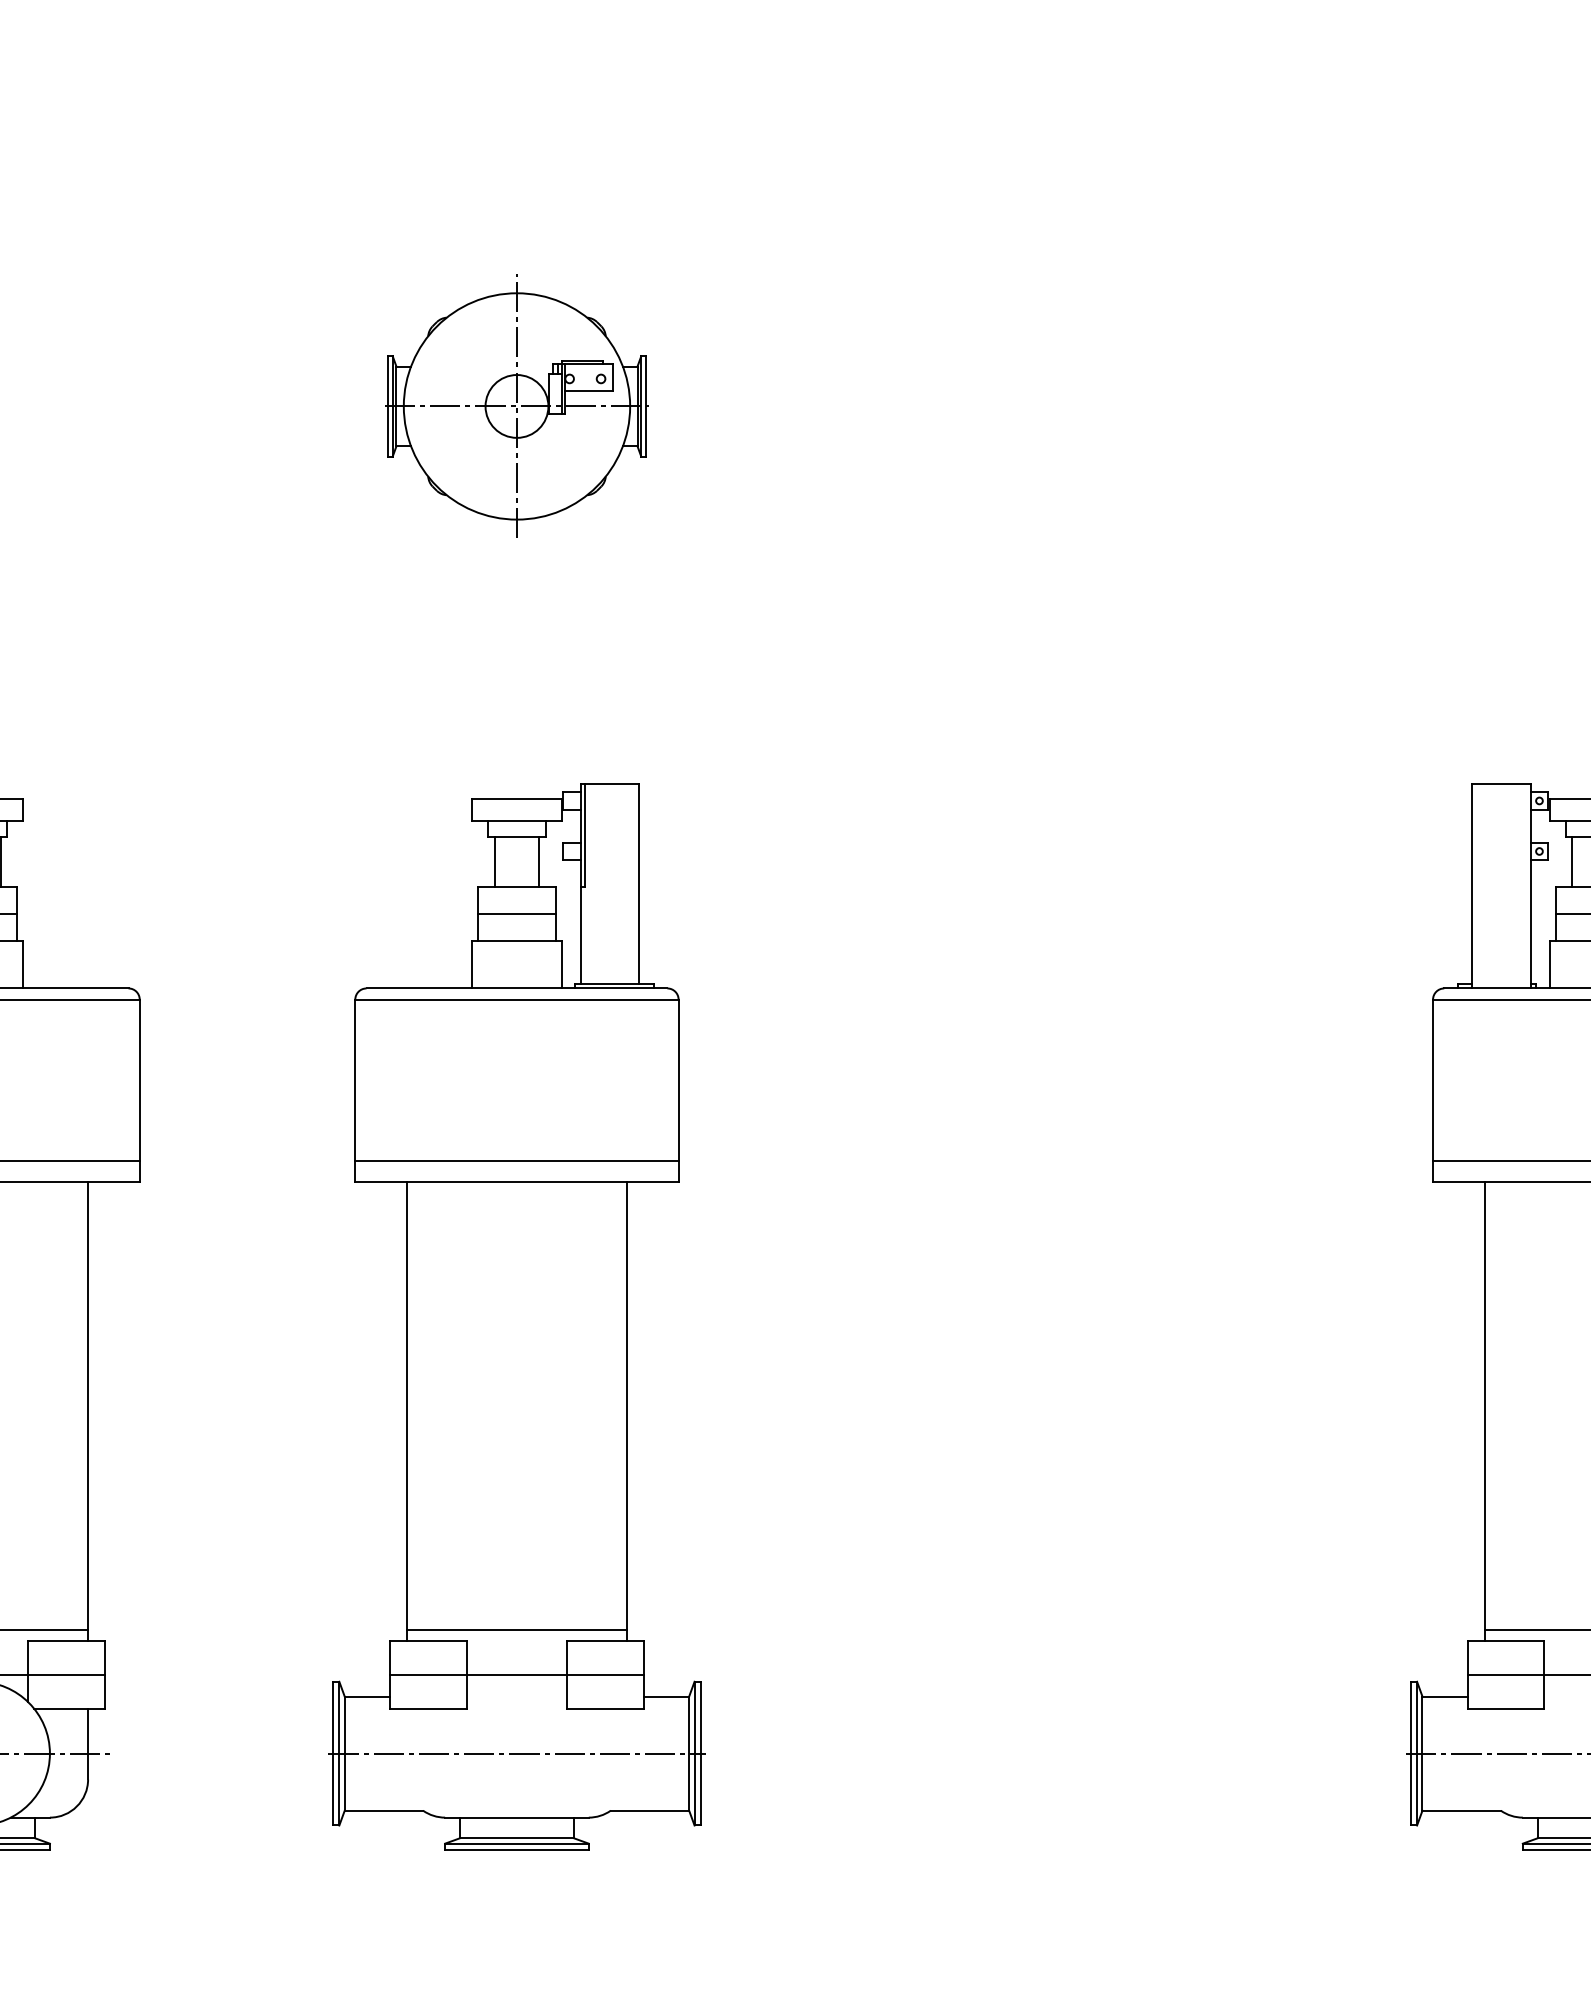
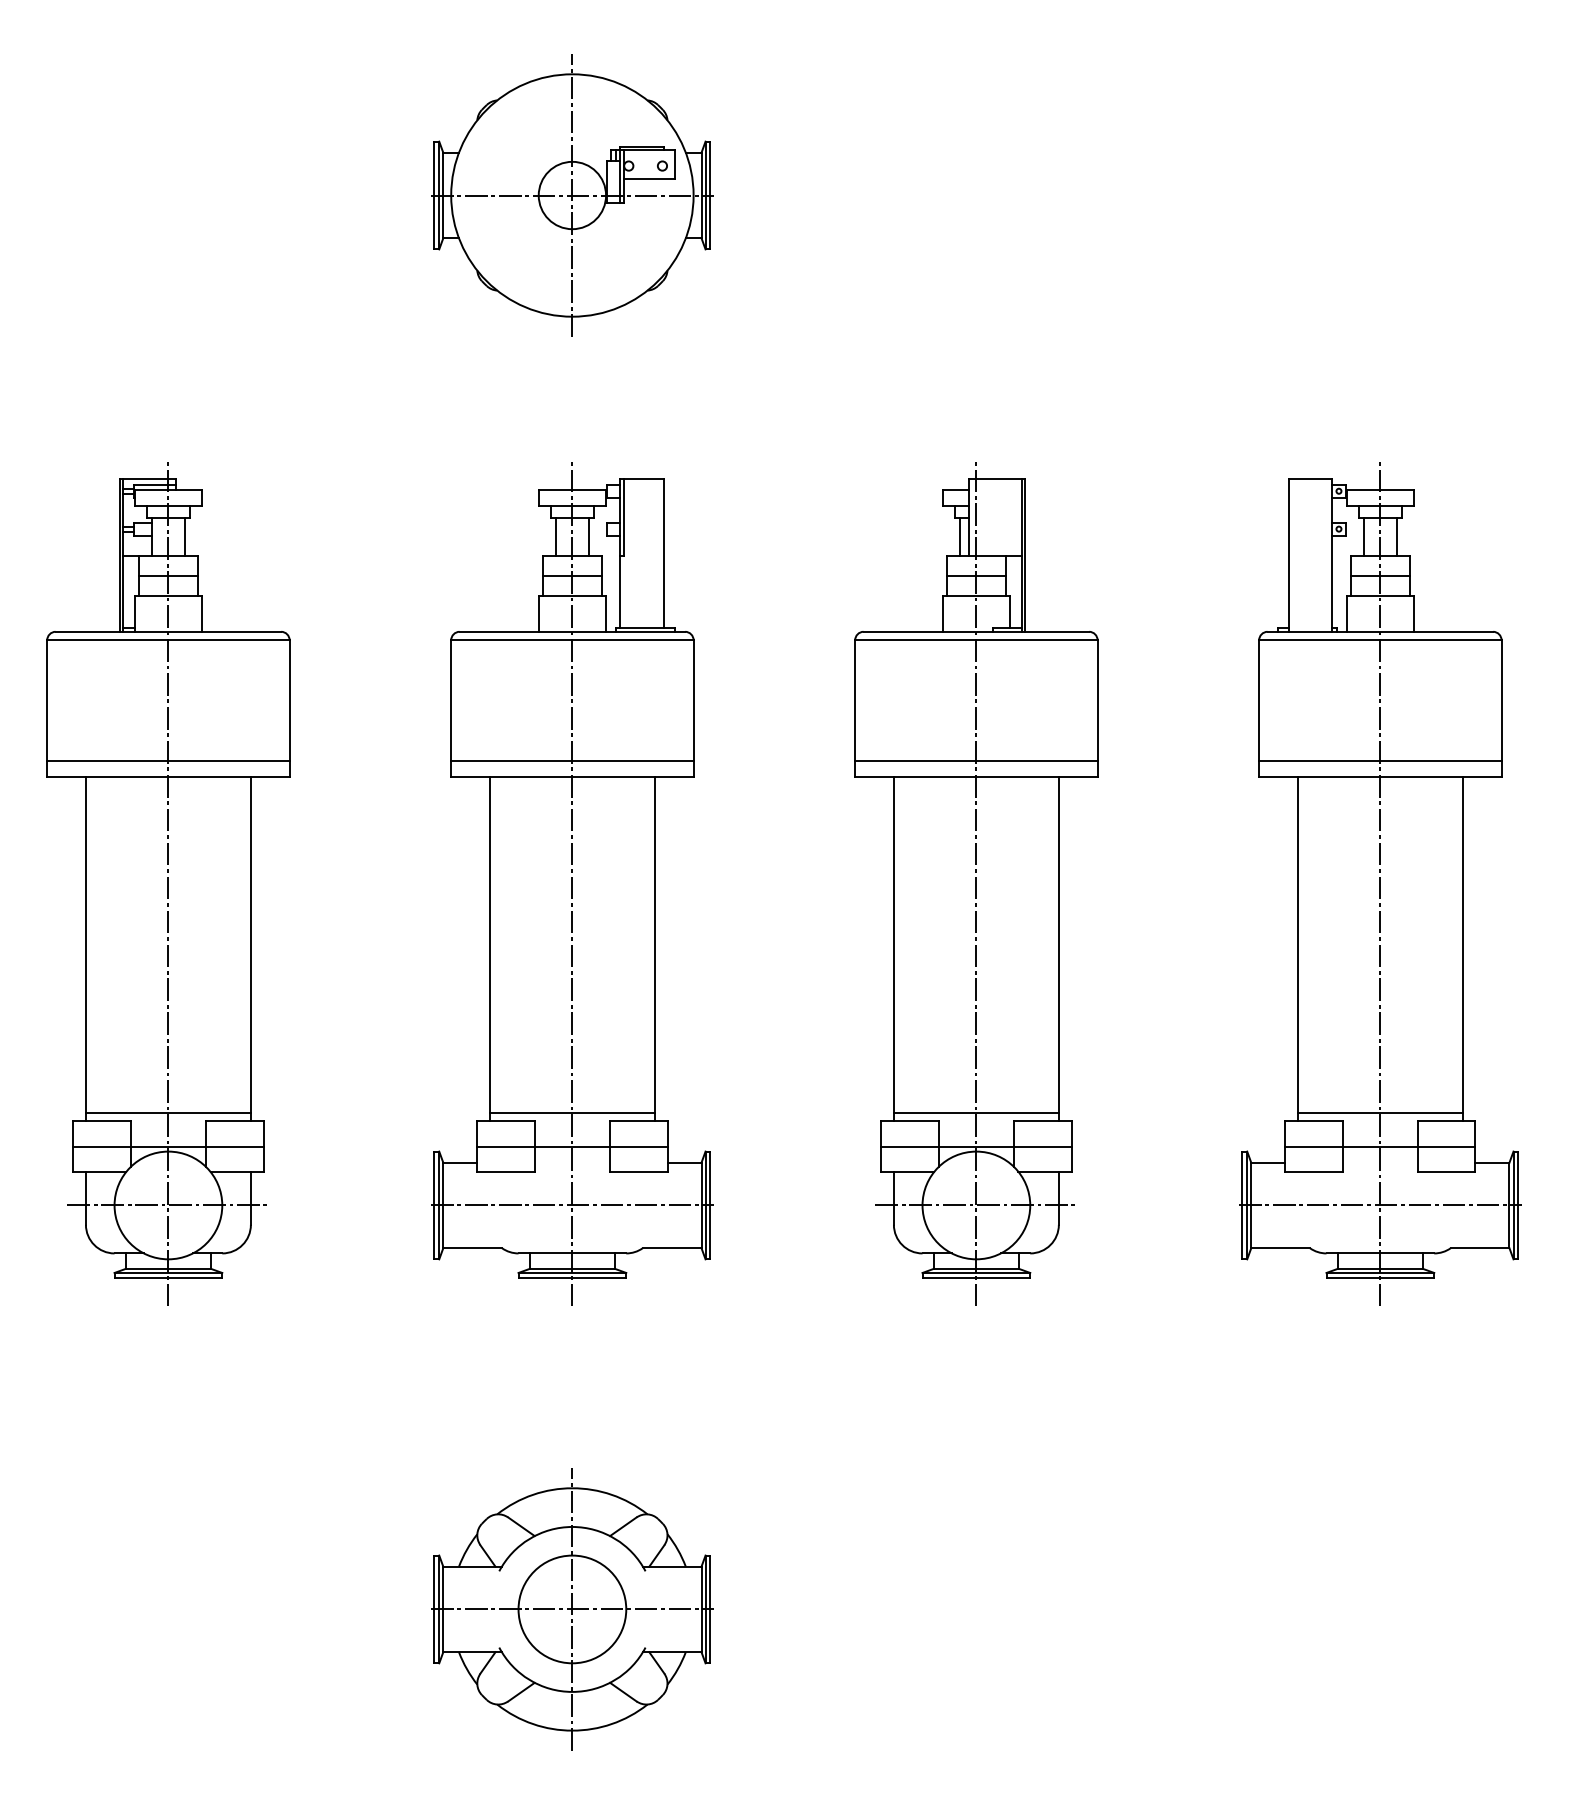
part: (517, 406) -> (572, 195), size x1.43
line: (517, 1321) -> (572, 881), added
part: (1055, 1324) -> (976, 883), added

